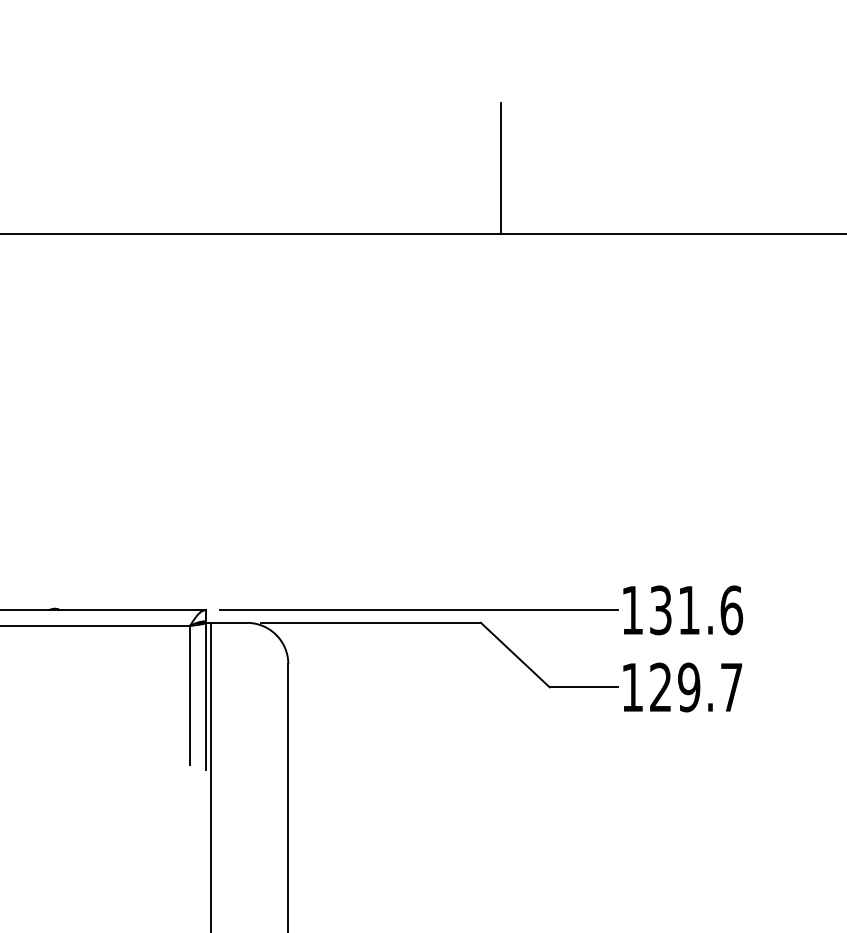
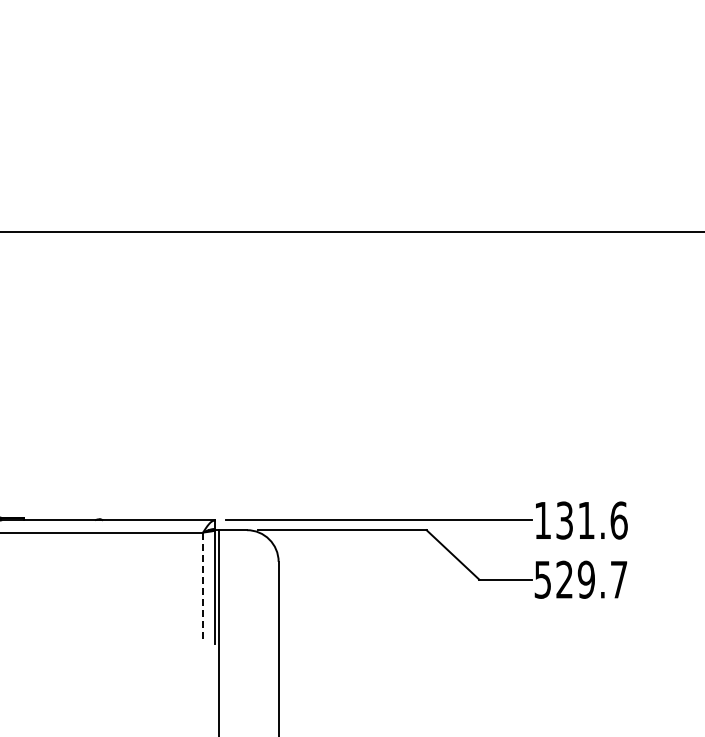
line: (500, 167) -> (441, 180), removed
text: (631, 687) -> (542, 579), 129.7 -> 529.7
line: (190, 694) -> (203, 585), solid -> dashed

